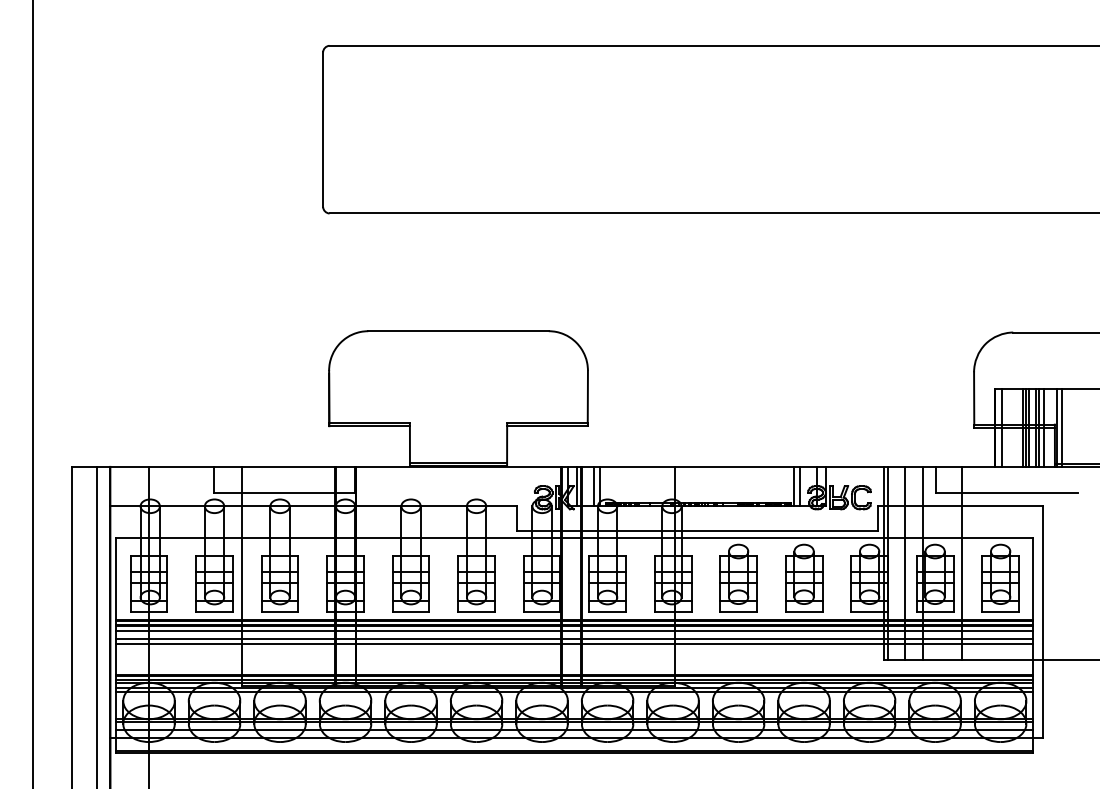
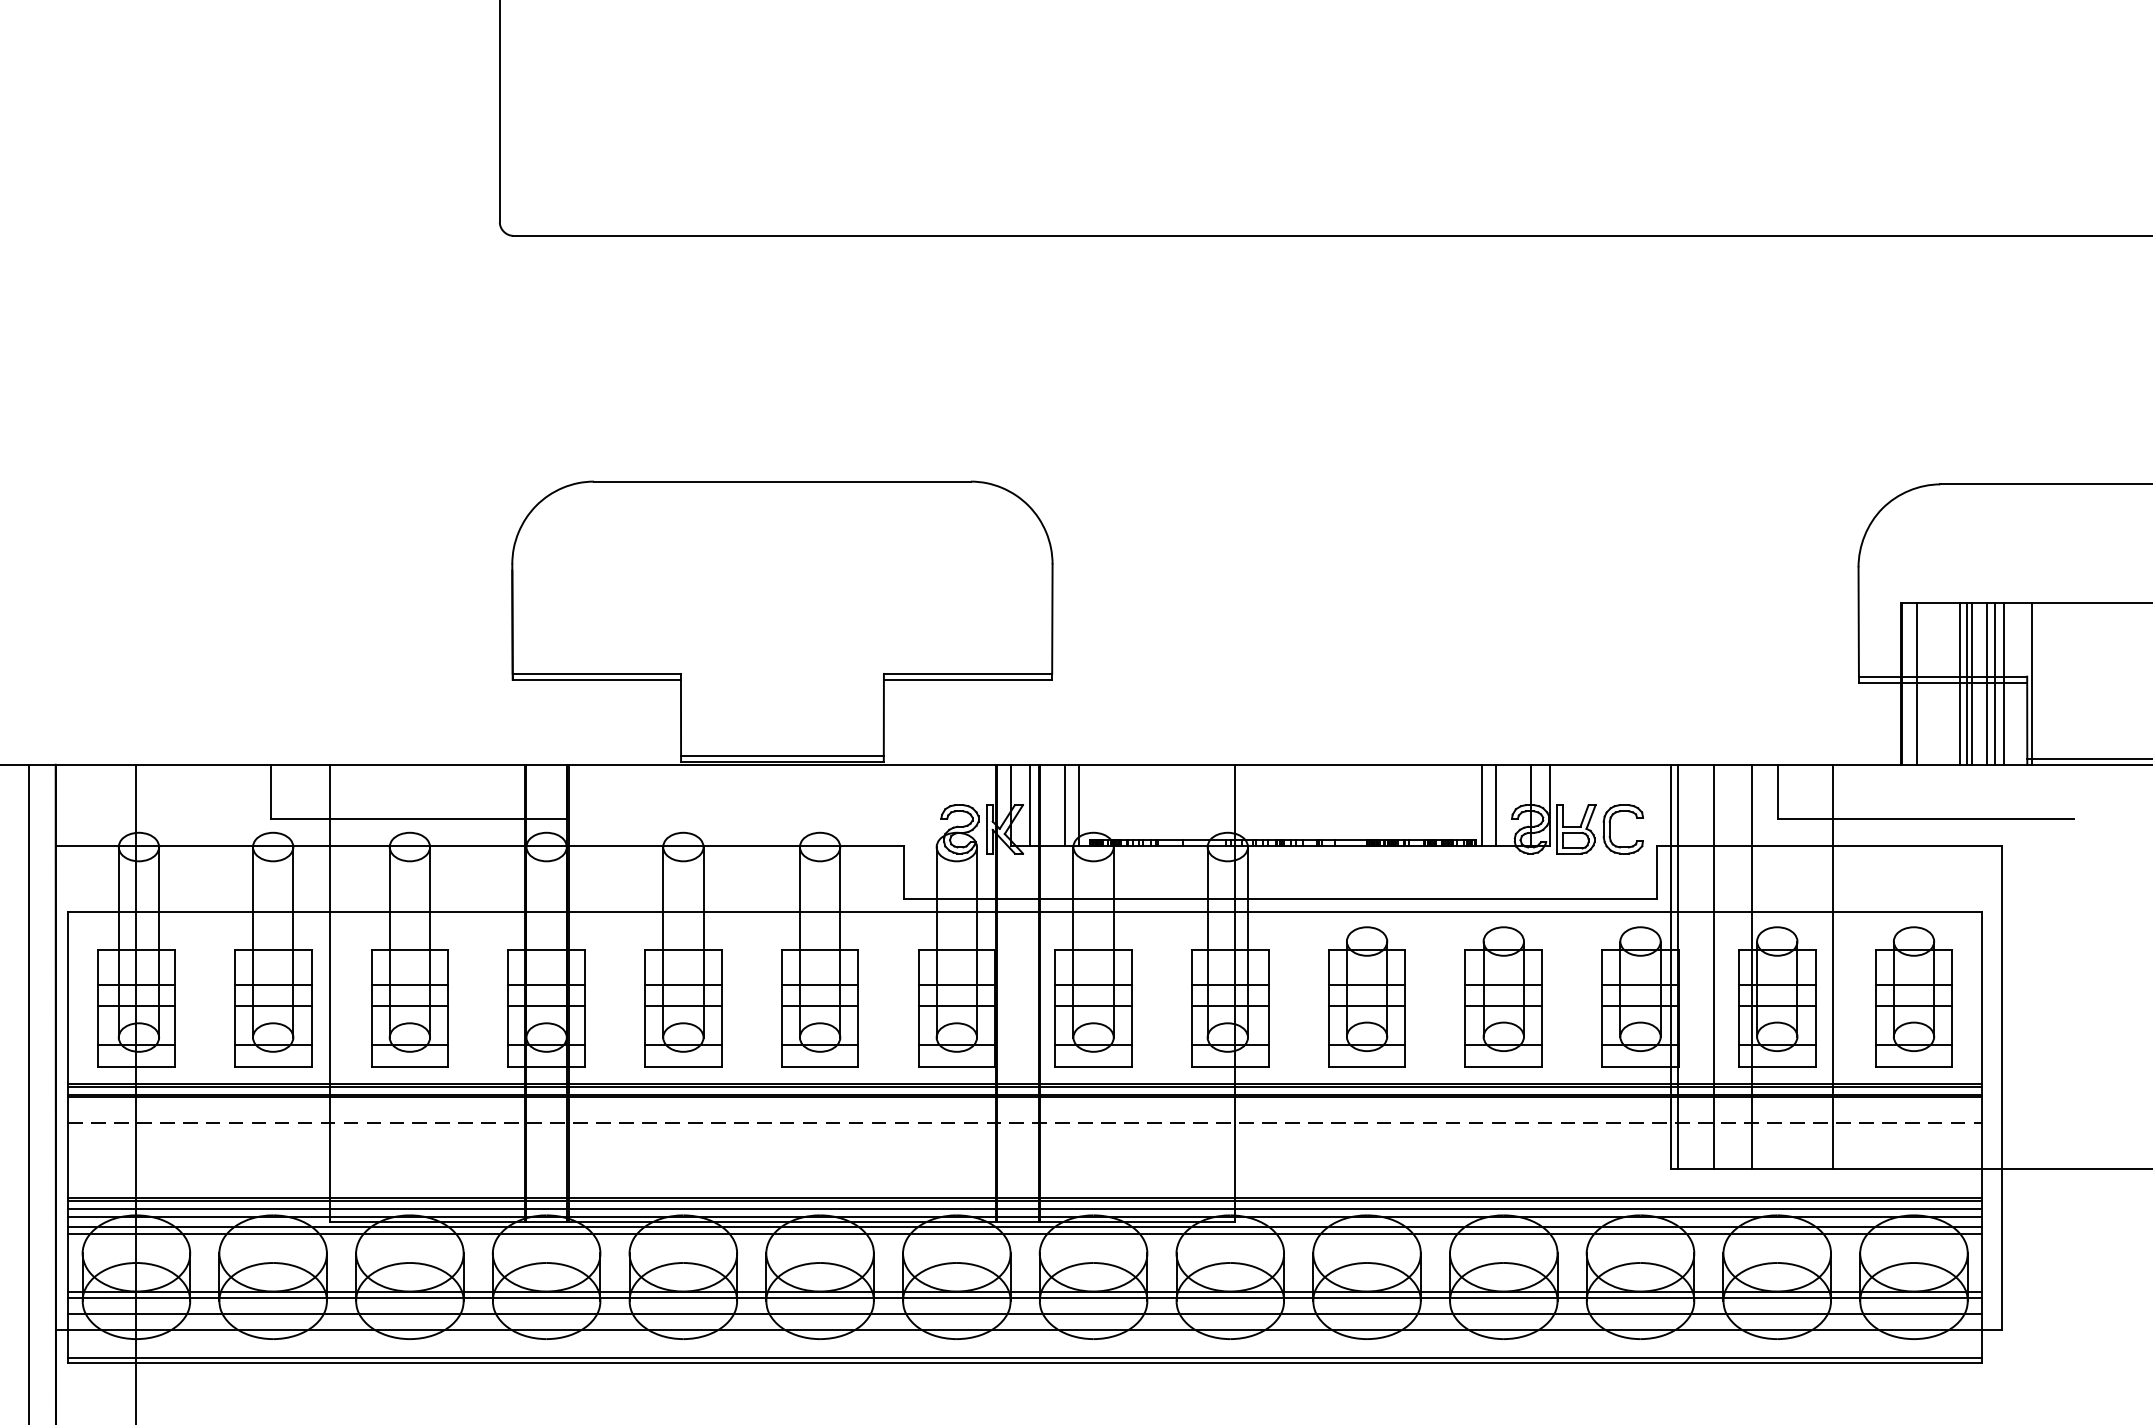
line: (1061, 427) -> (2040, 682), removed
line: (574, 630) -> (1024, 1106), removed
line: (574, 638) -> (1024, 1123), solid -> dashed
line: (574, 643) -> (1024, 1133), removed

